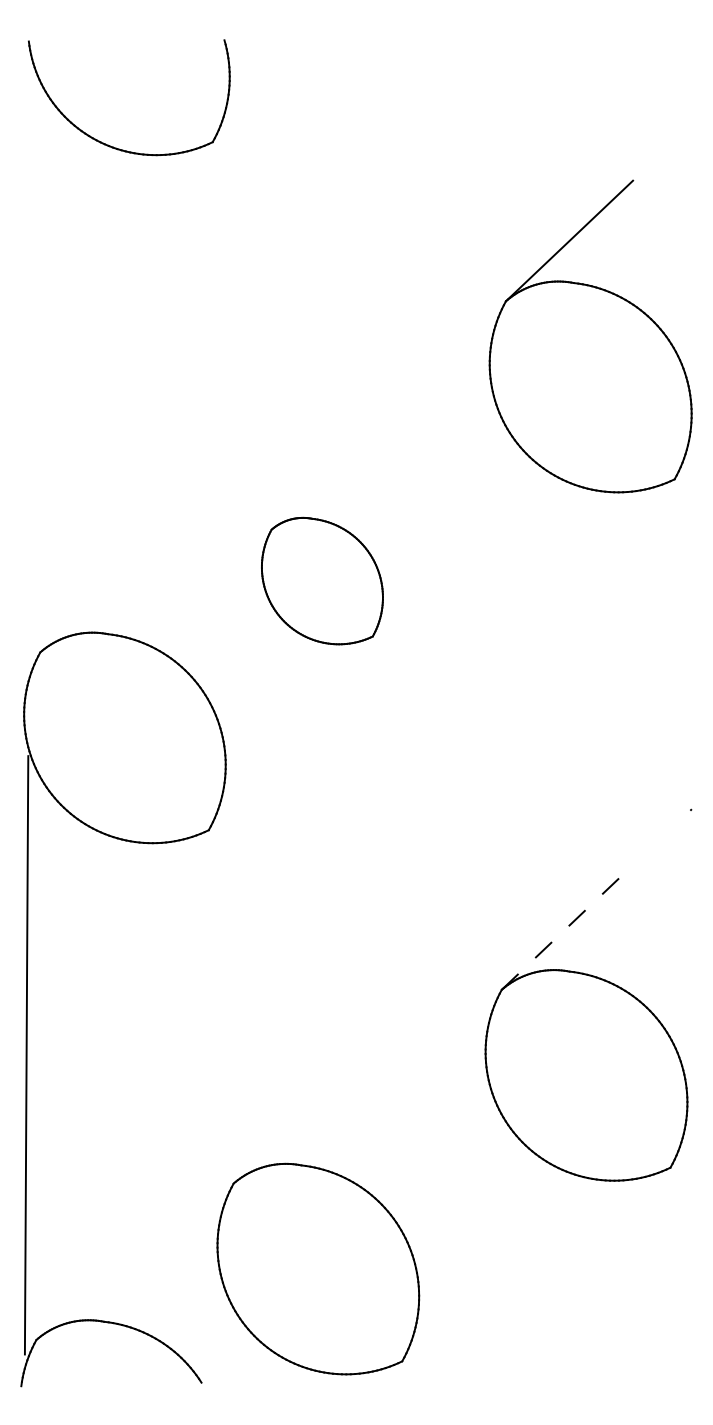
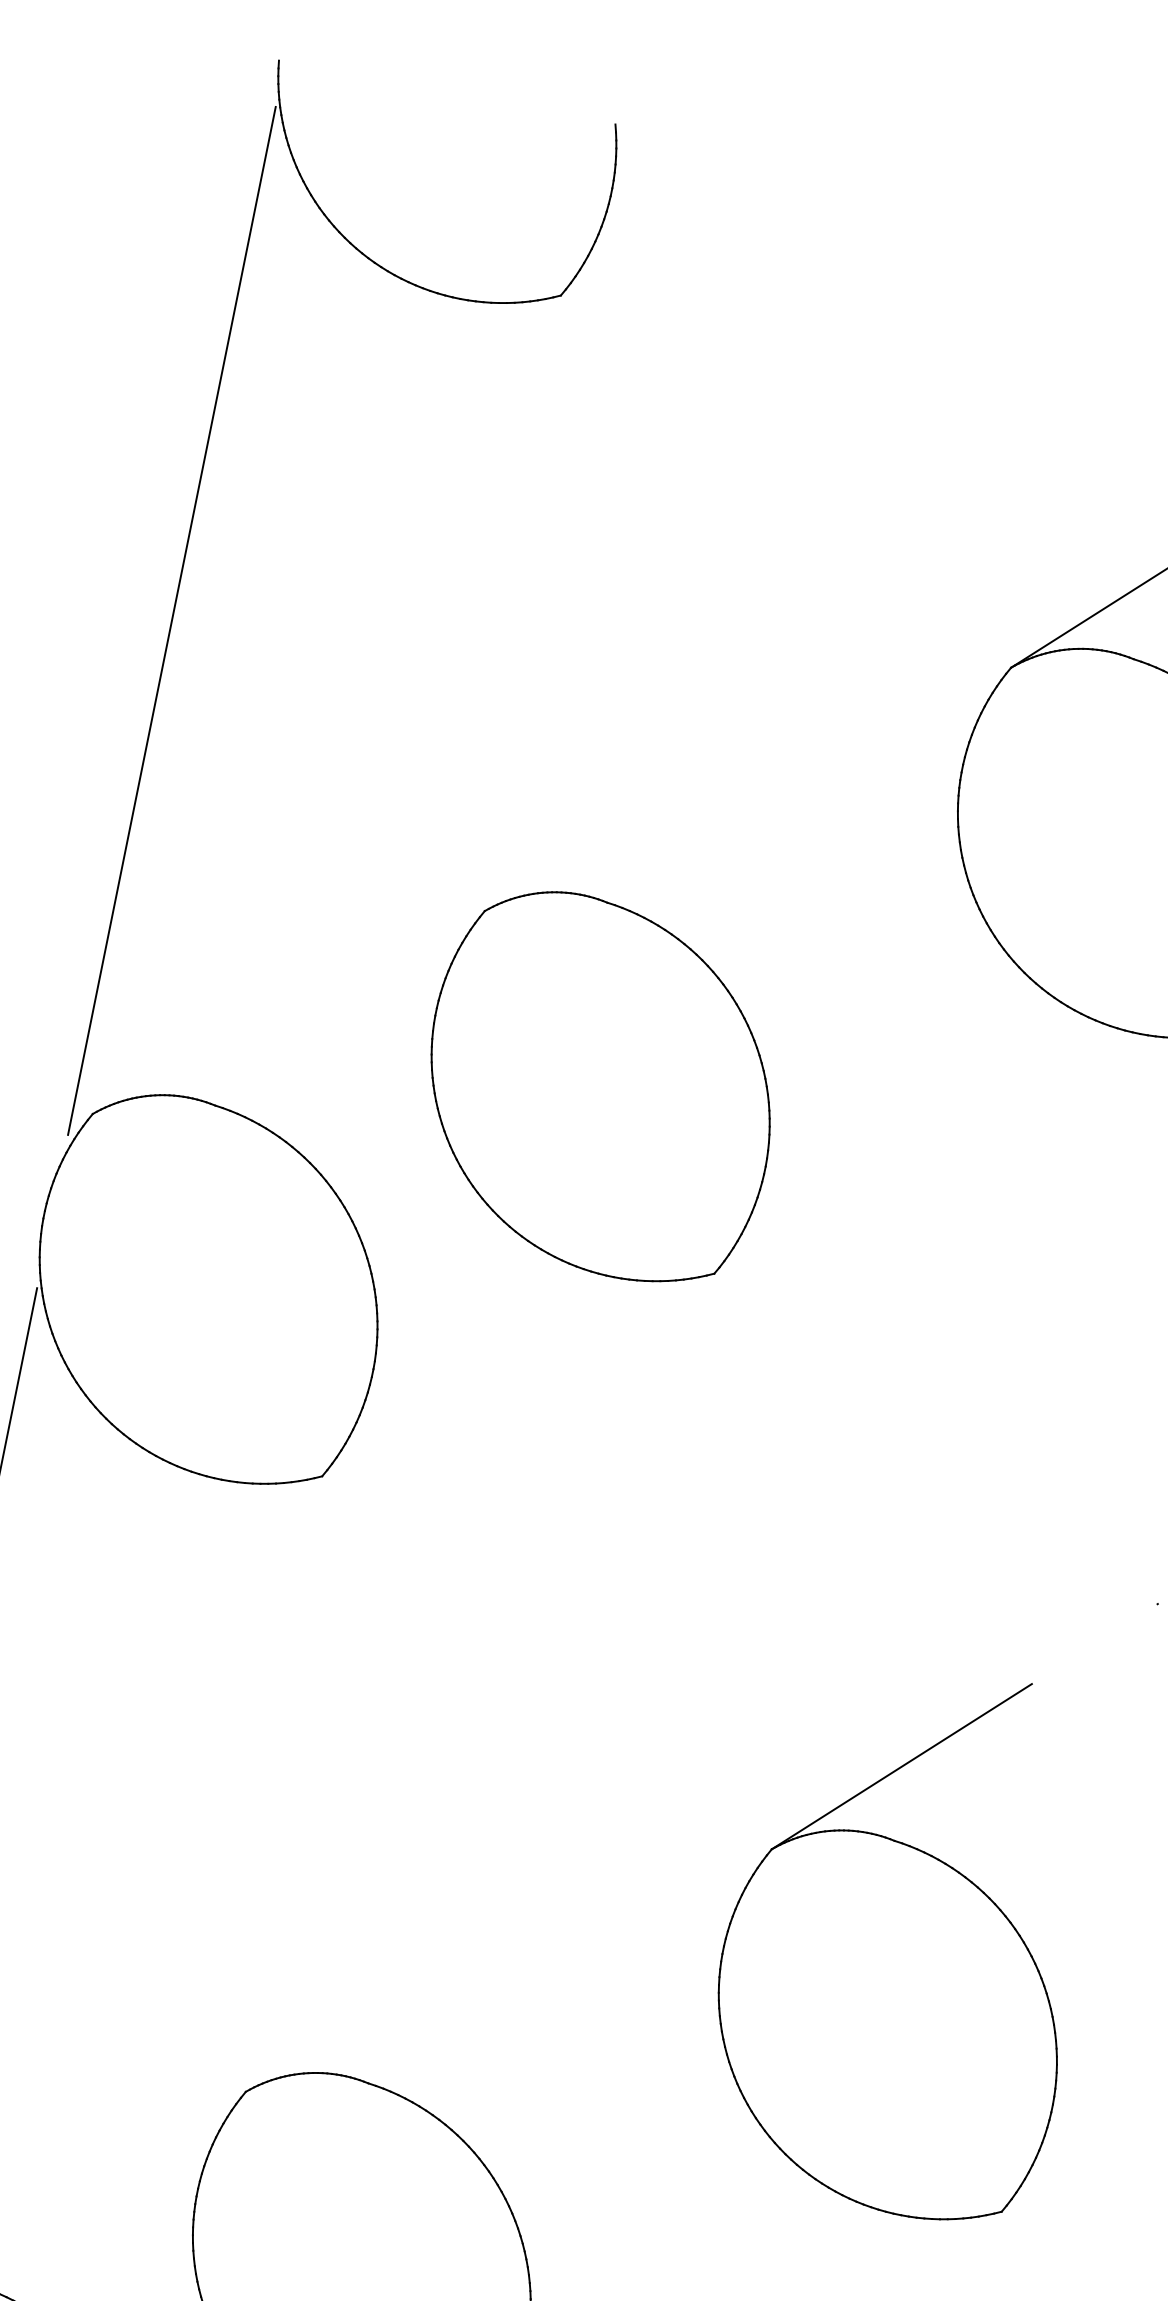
line: (30, 366) -> (172, 619), added
part: (322, 580) -> (601, 1085), size x1.67
line: (565, 928) -> (901, 1765), dashed -> solid

